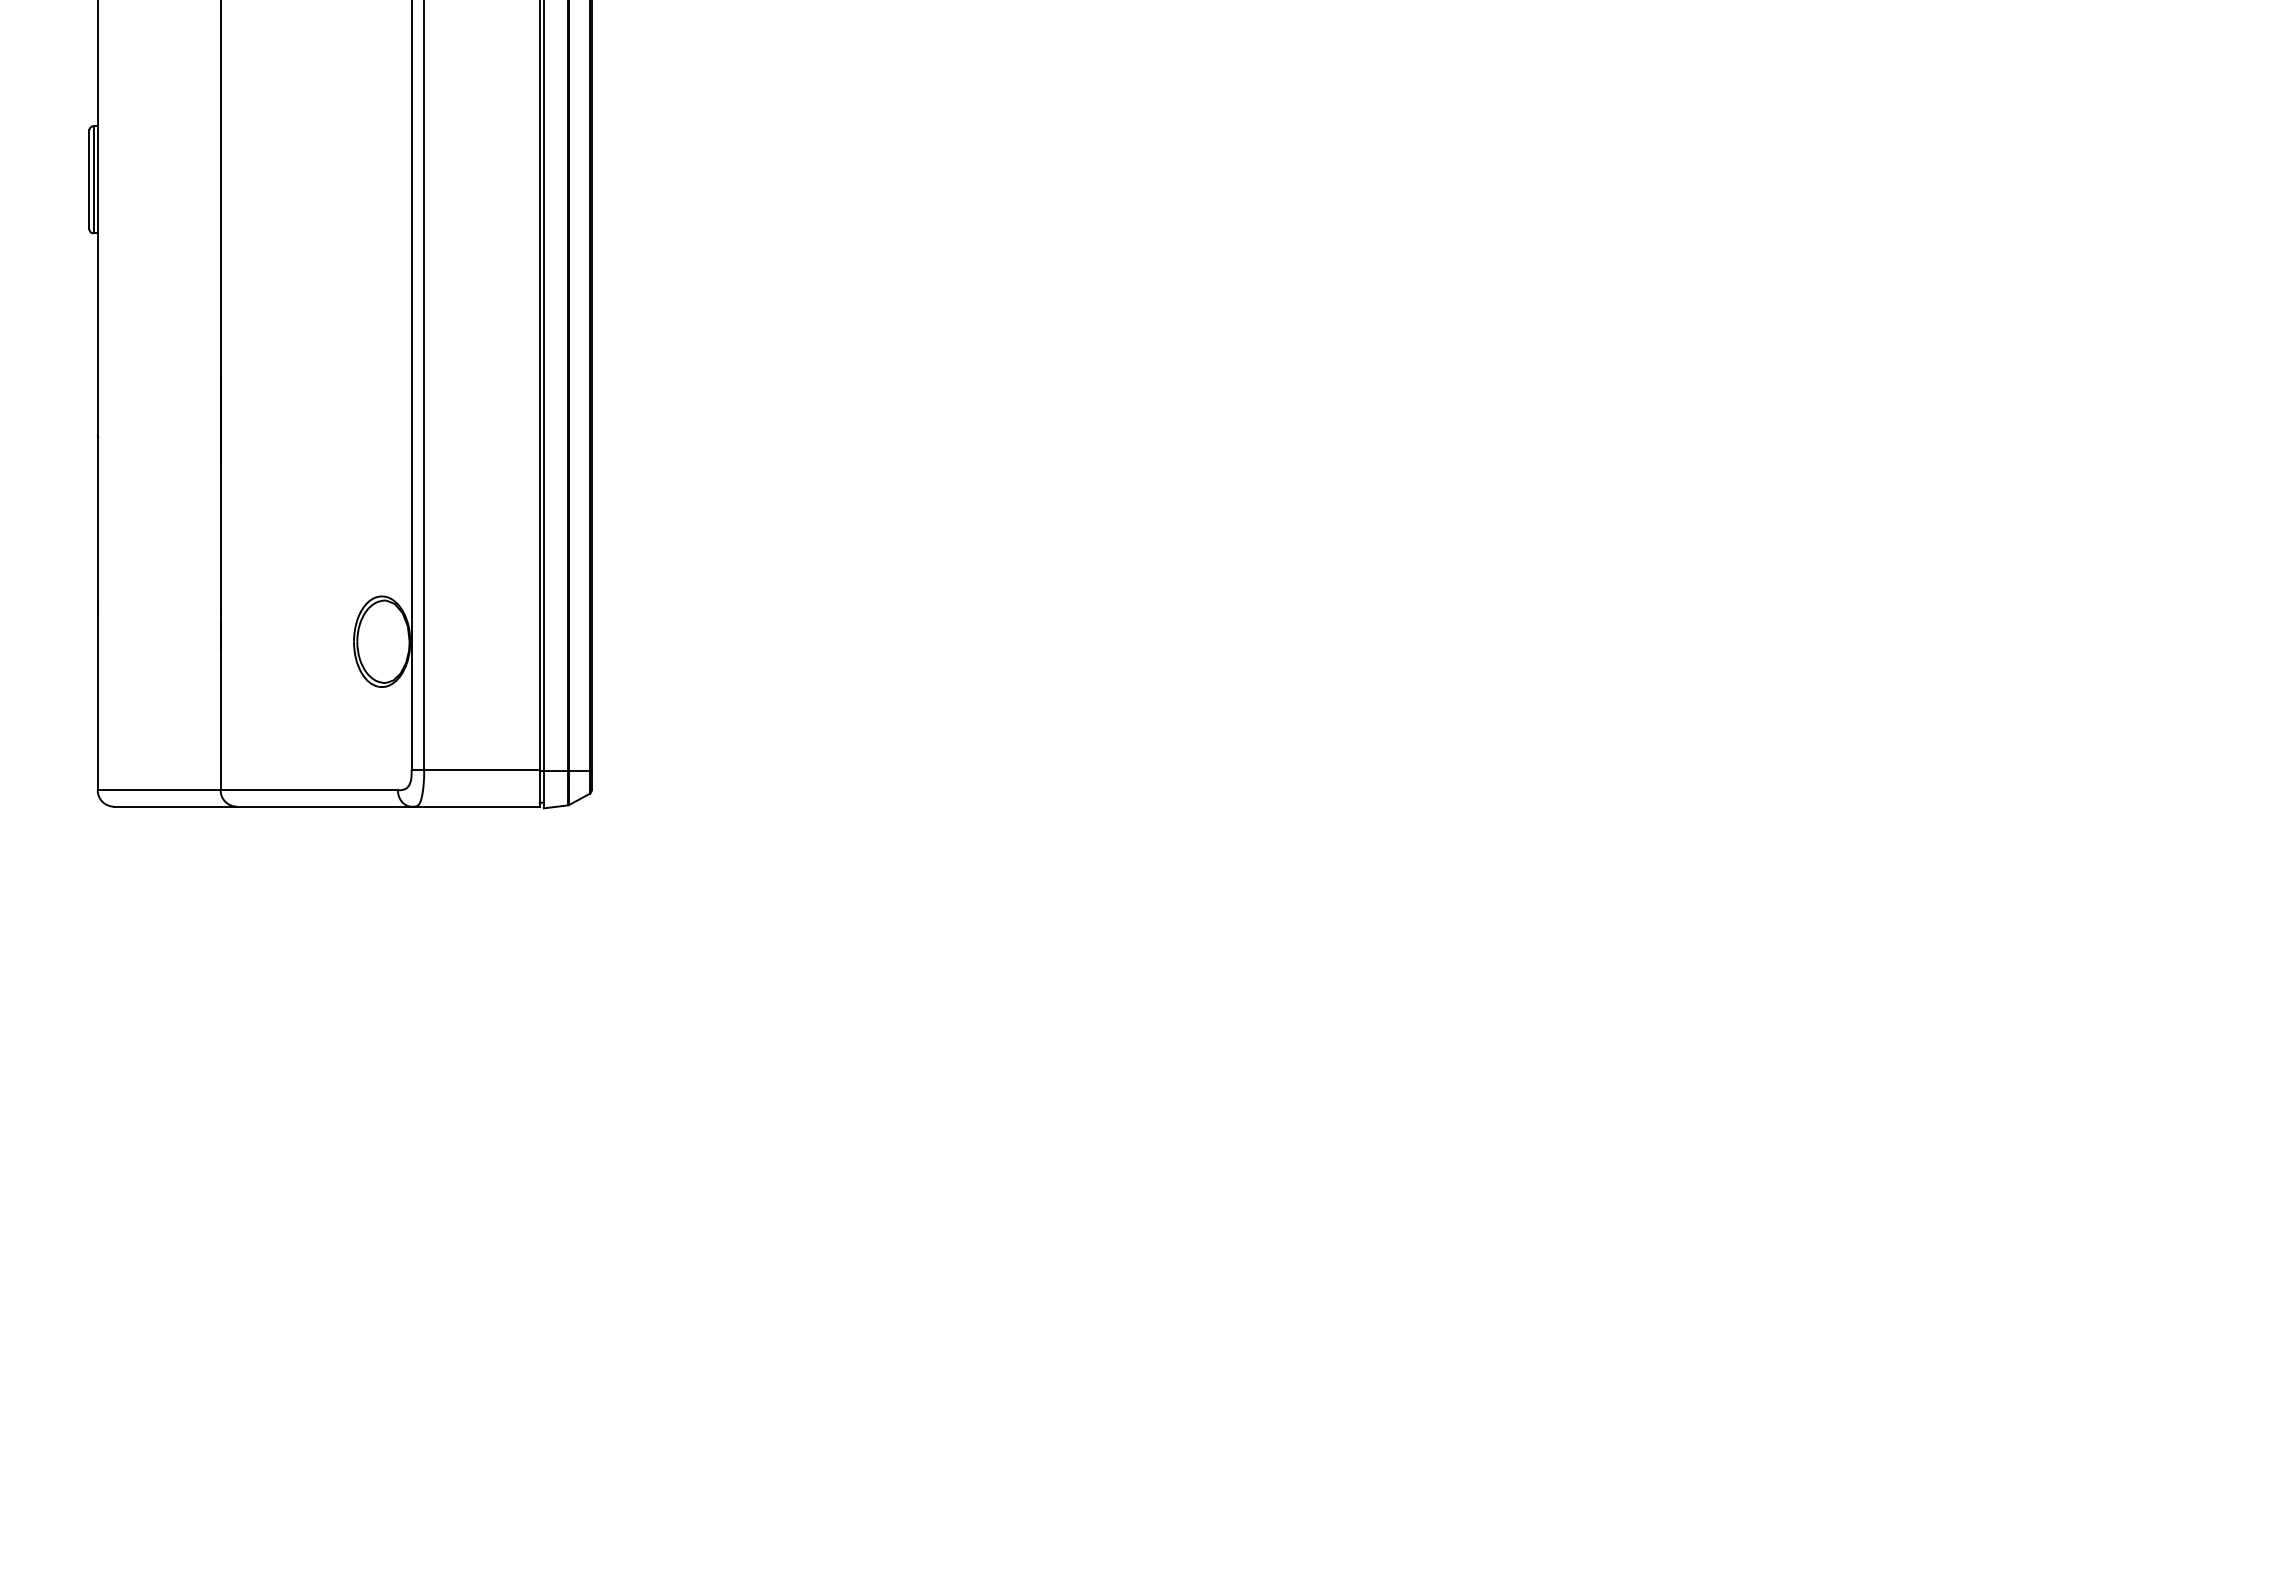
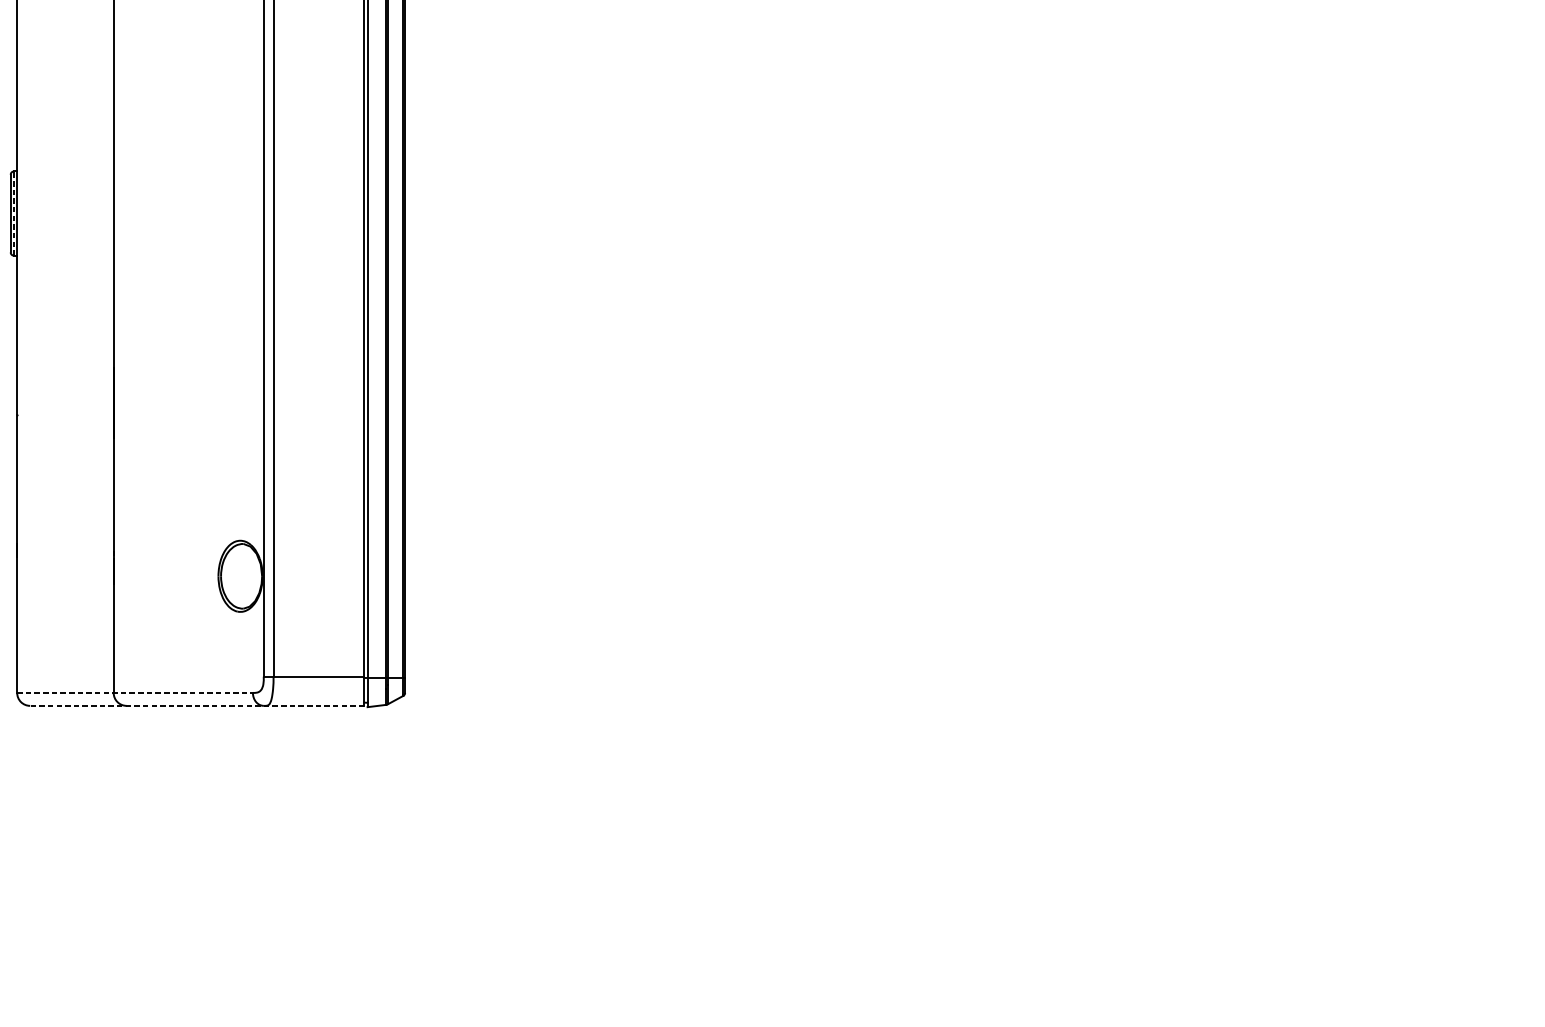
line: (93, 179) -> (13, 213), solid -> dashed
line: (248, 790) -> (135, 693), solid -> dashed
line: (326, 806) -> (196, 705), solid -> dashed

